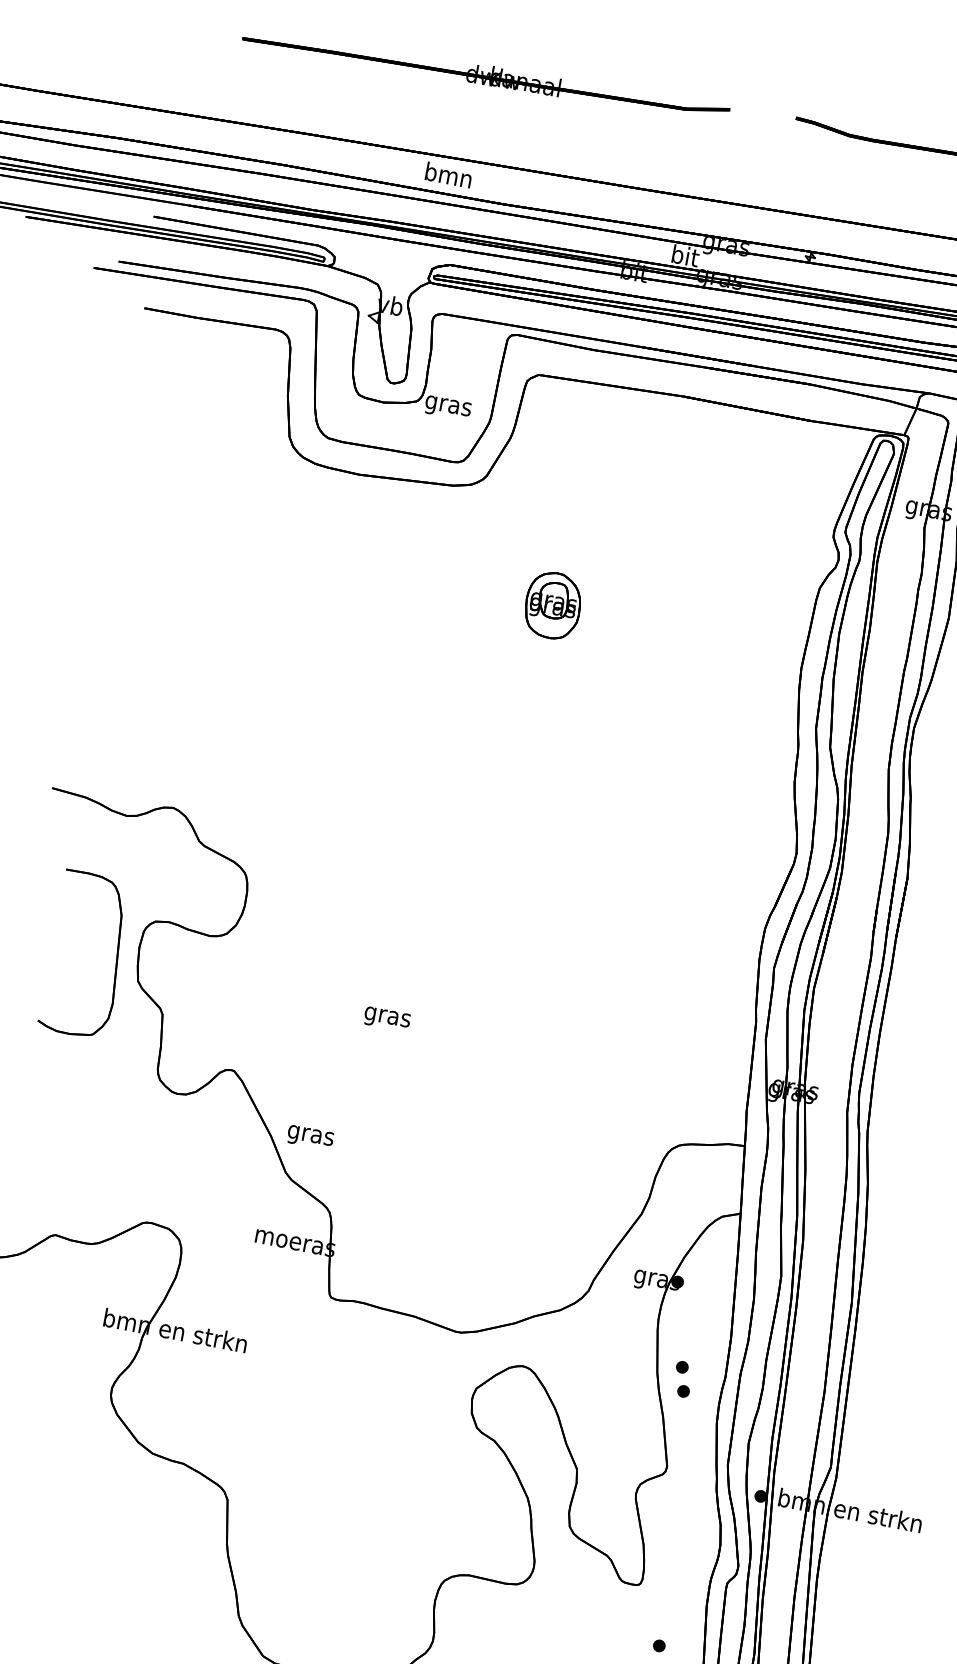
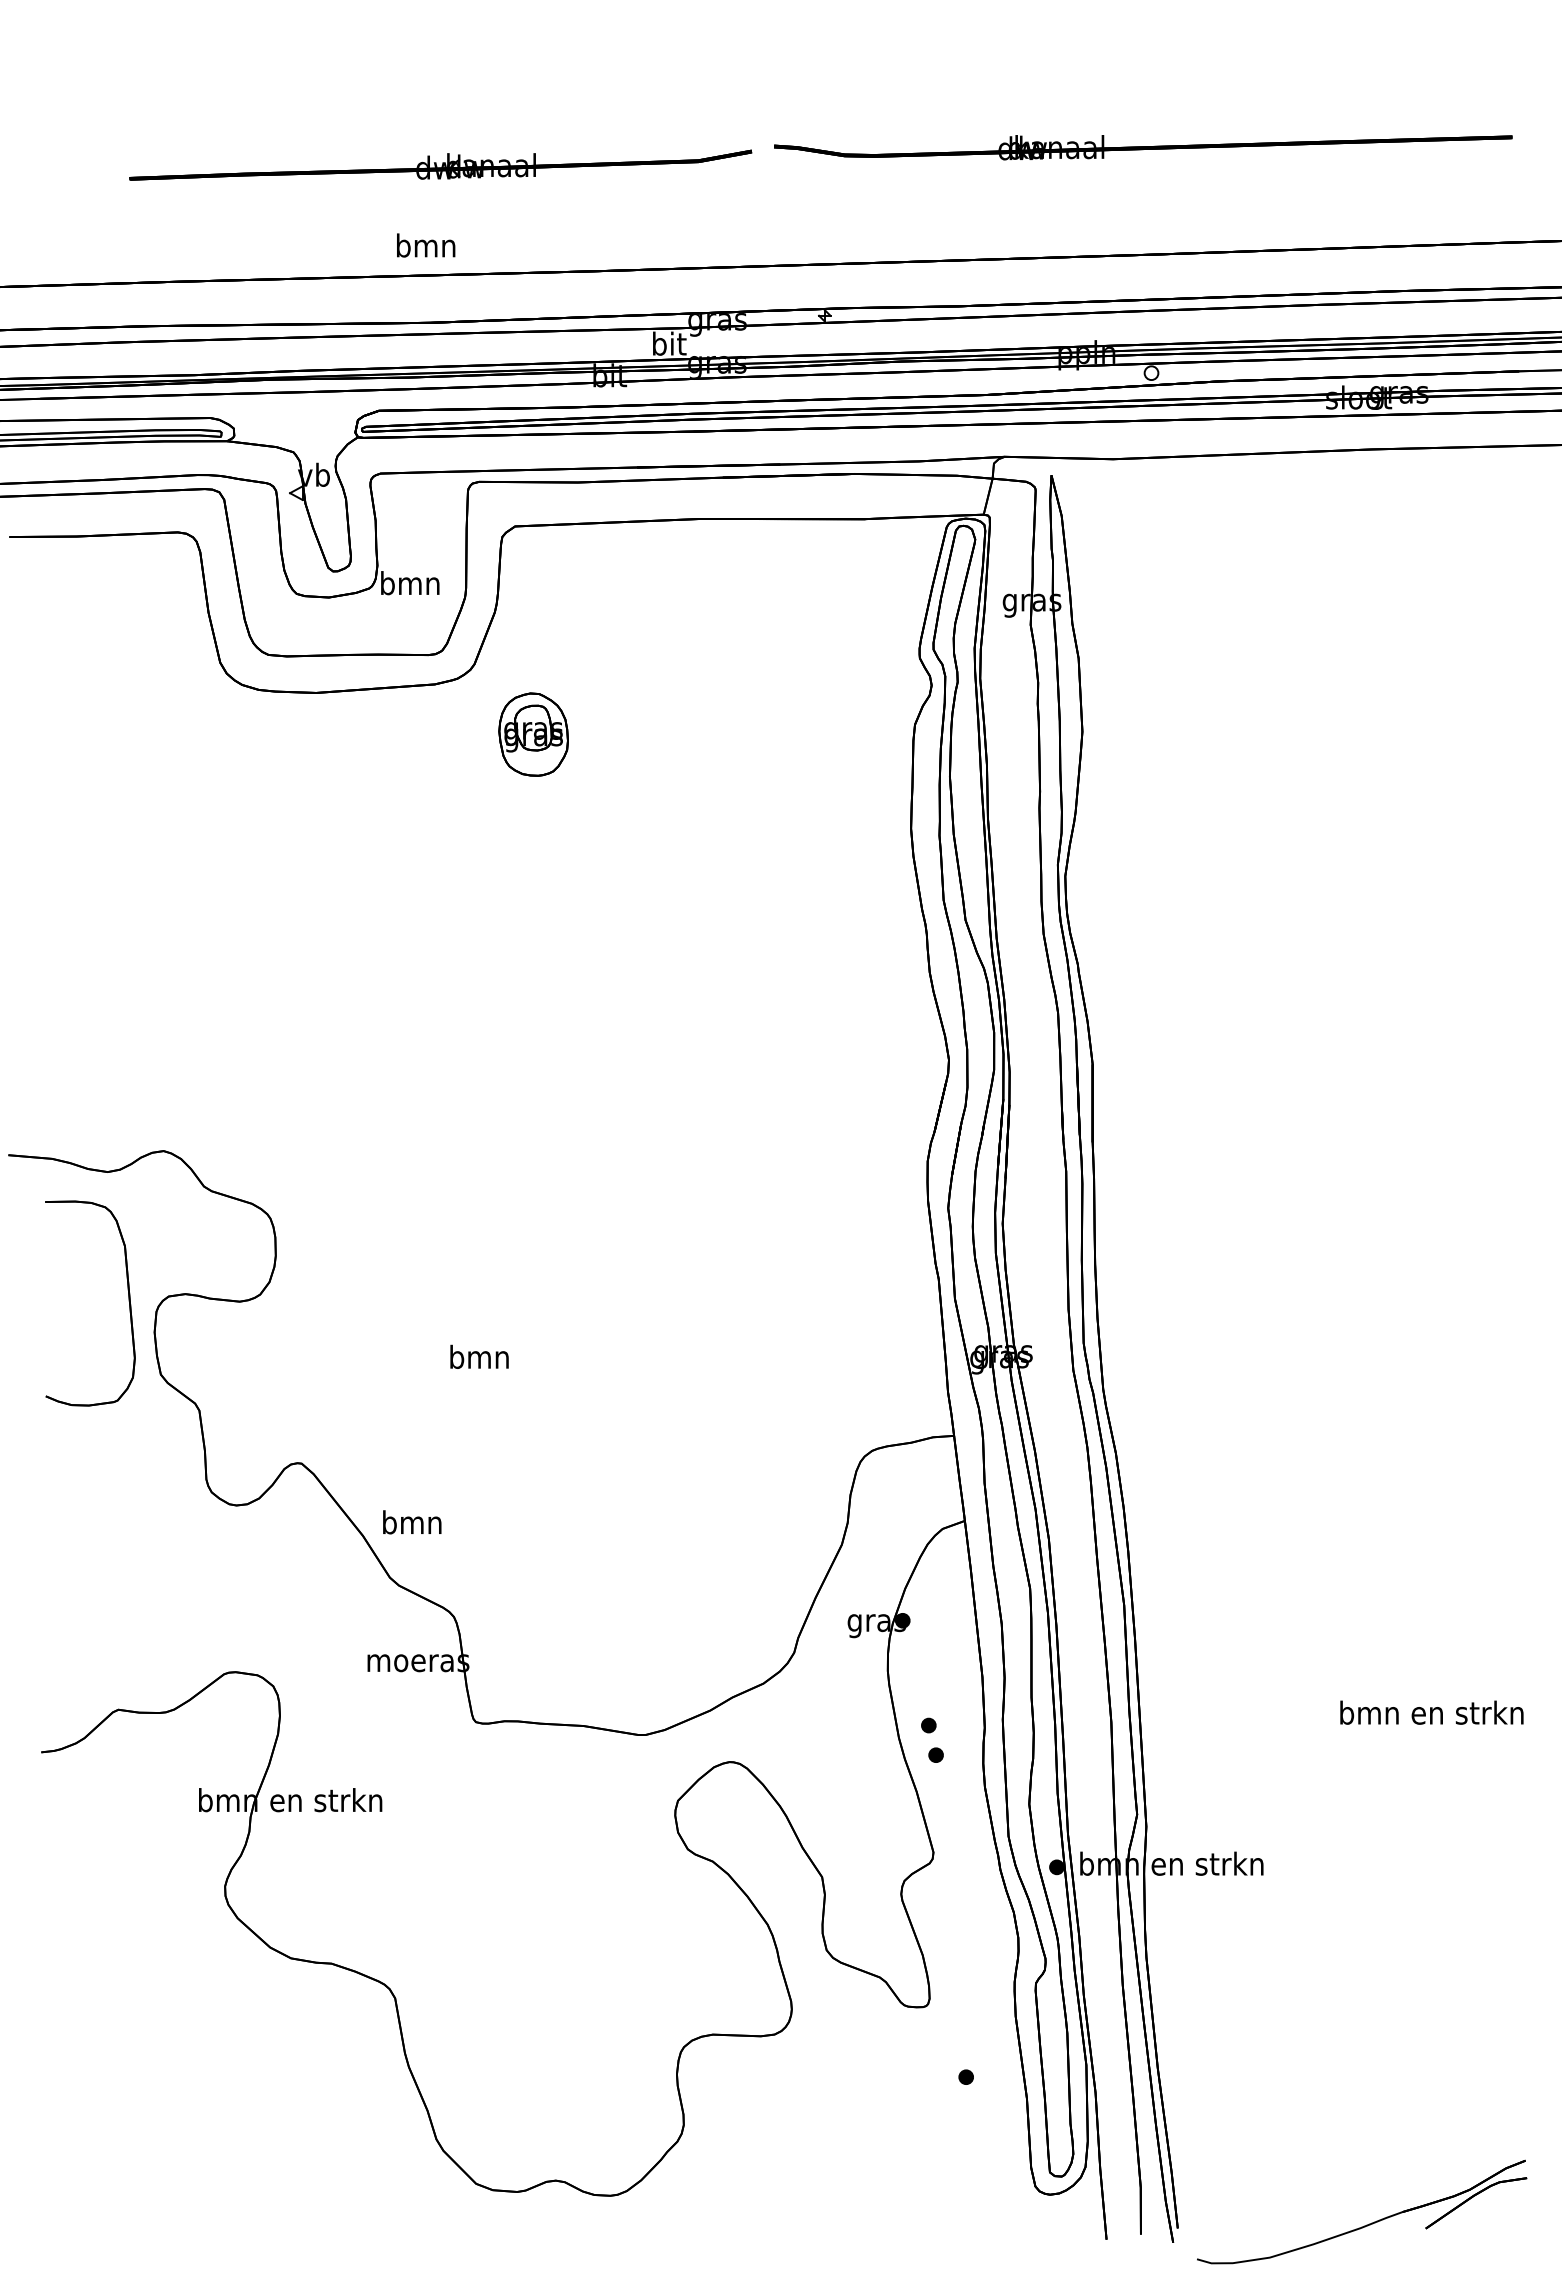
part: (486, 73) -> (440, 164), moved
text: (449, 175) -> (426, 245), moved
text: (448, 406) -> (410, 586), gras -> bmn
part: (552, 605) -> (533, 734), moved
part: (116, 959) -> (128, 1301), moved
text: (387, 1016) -> (479, 1359), gras -> bmn
text: (311, 1135) -> (412, 1525), gras -> bmn

